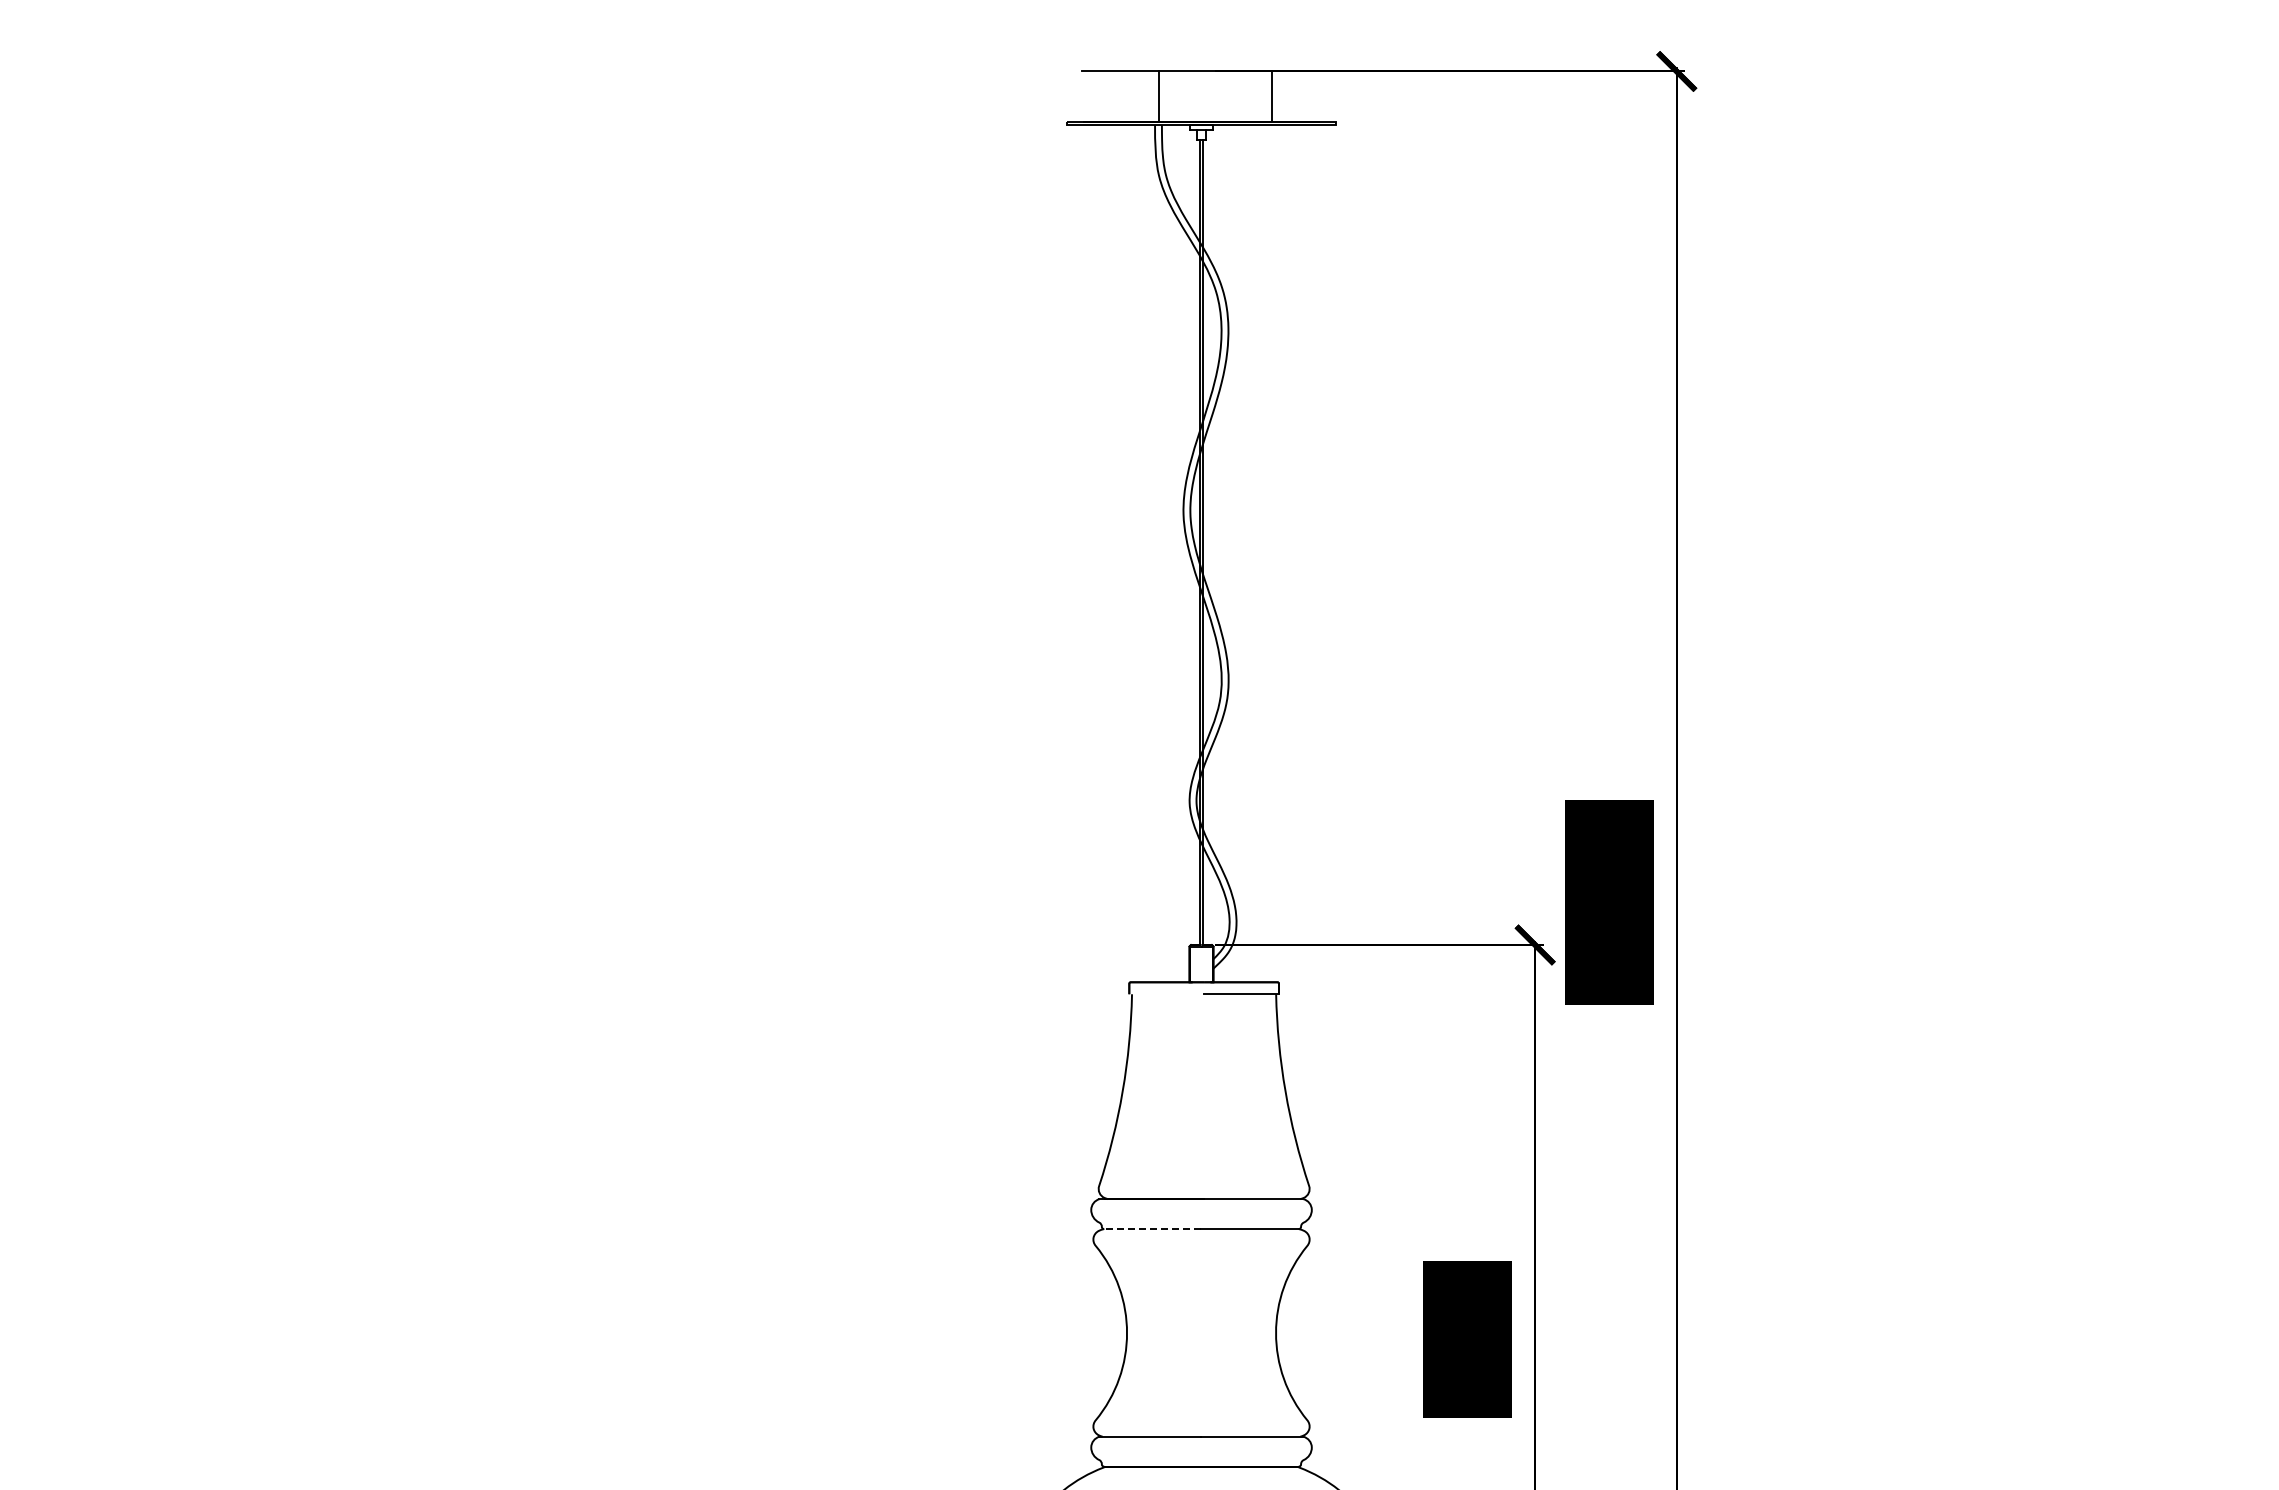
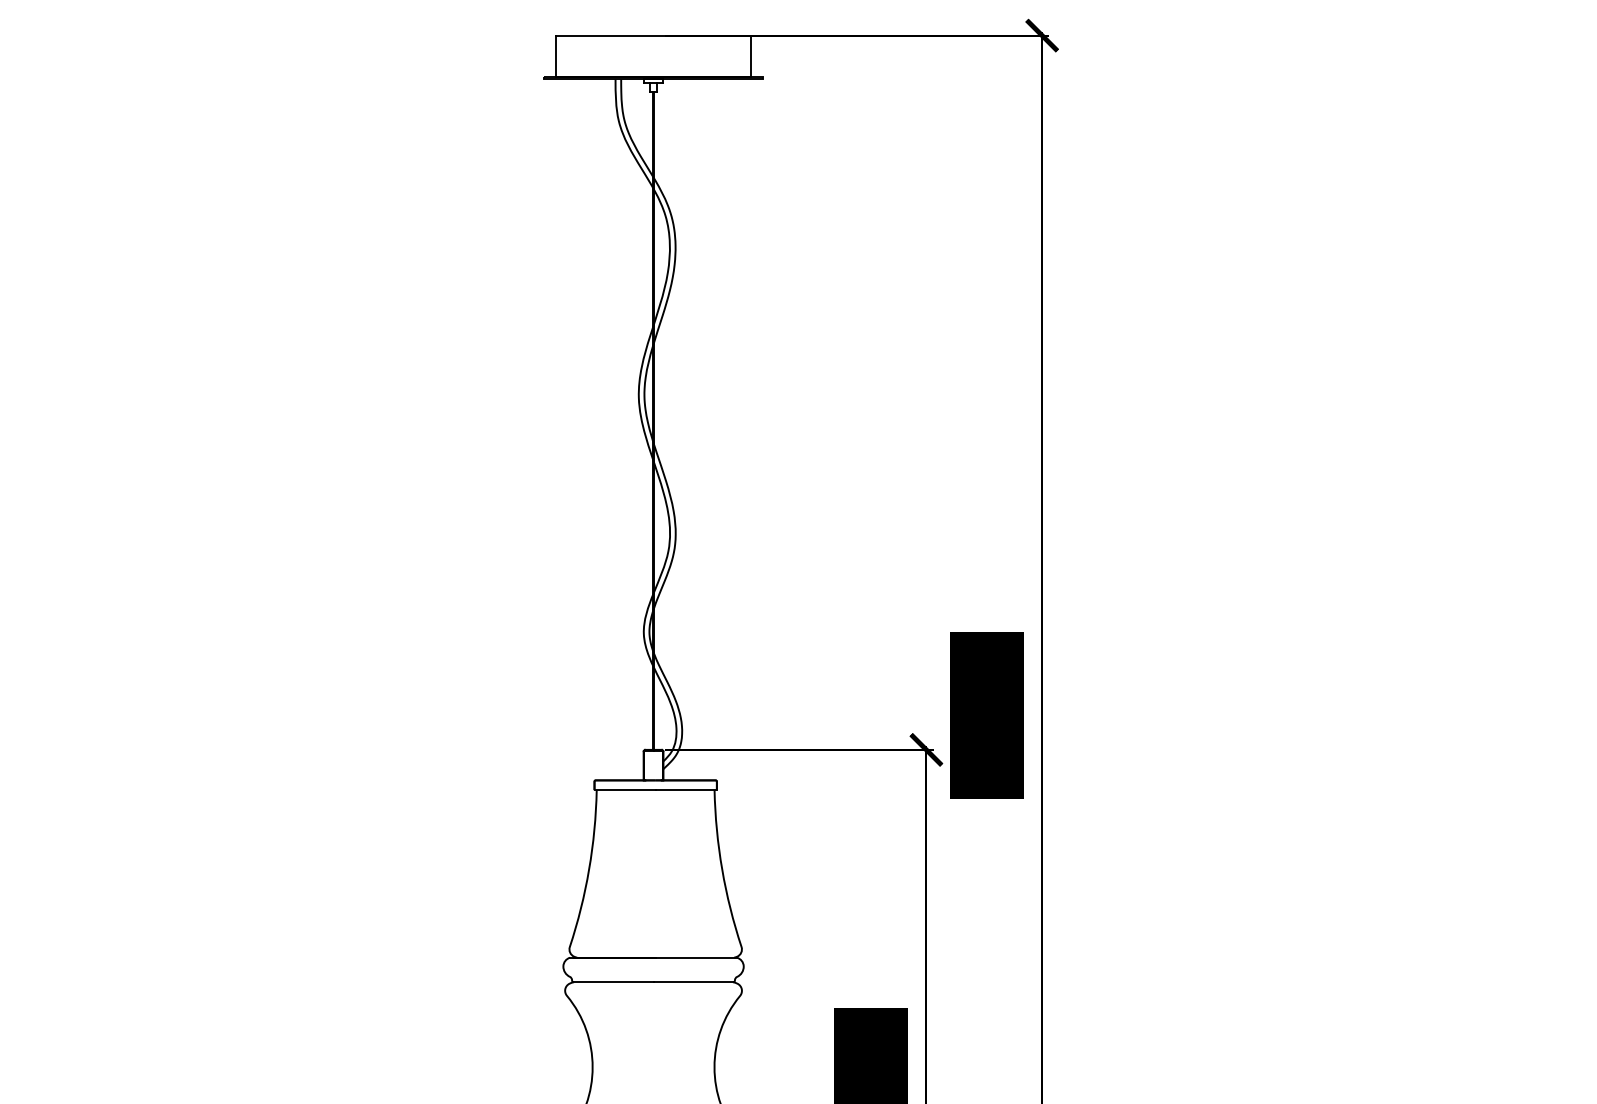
line: (1159, 96) -> (556, 56), moved
line: (1271, 96) -> (750, 56), moved
line: (1166, 994) -> (624, 790), added
line: (1152, 1229) -> (613, 982), dashed -> solid

